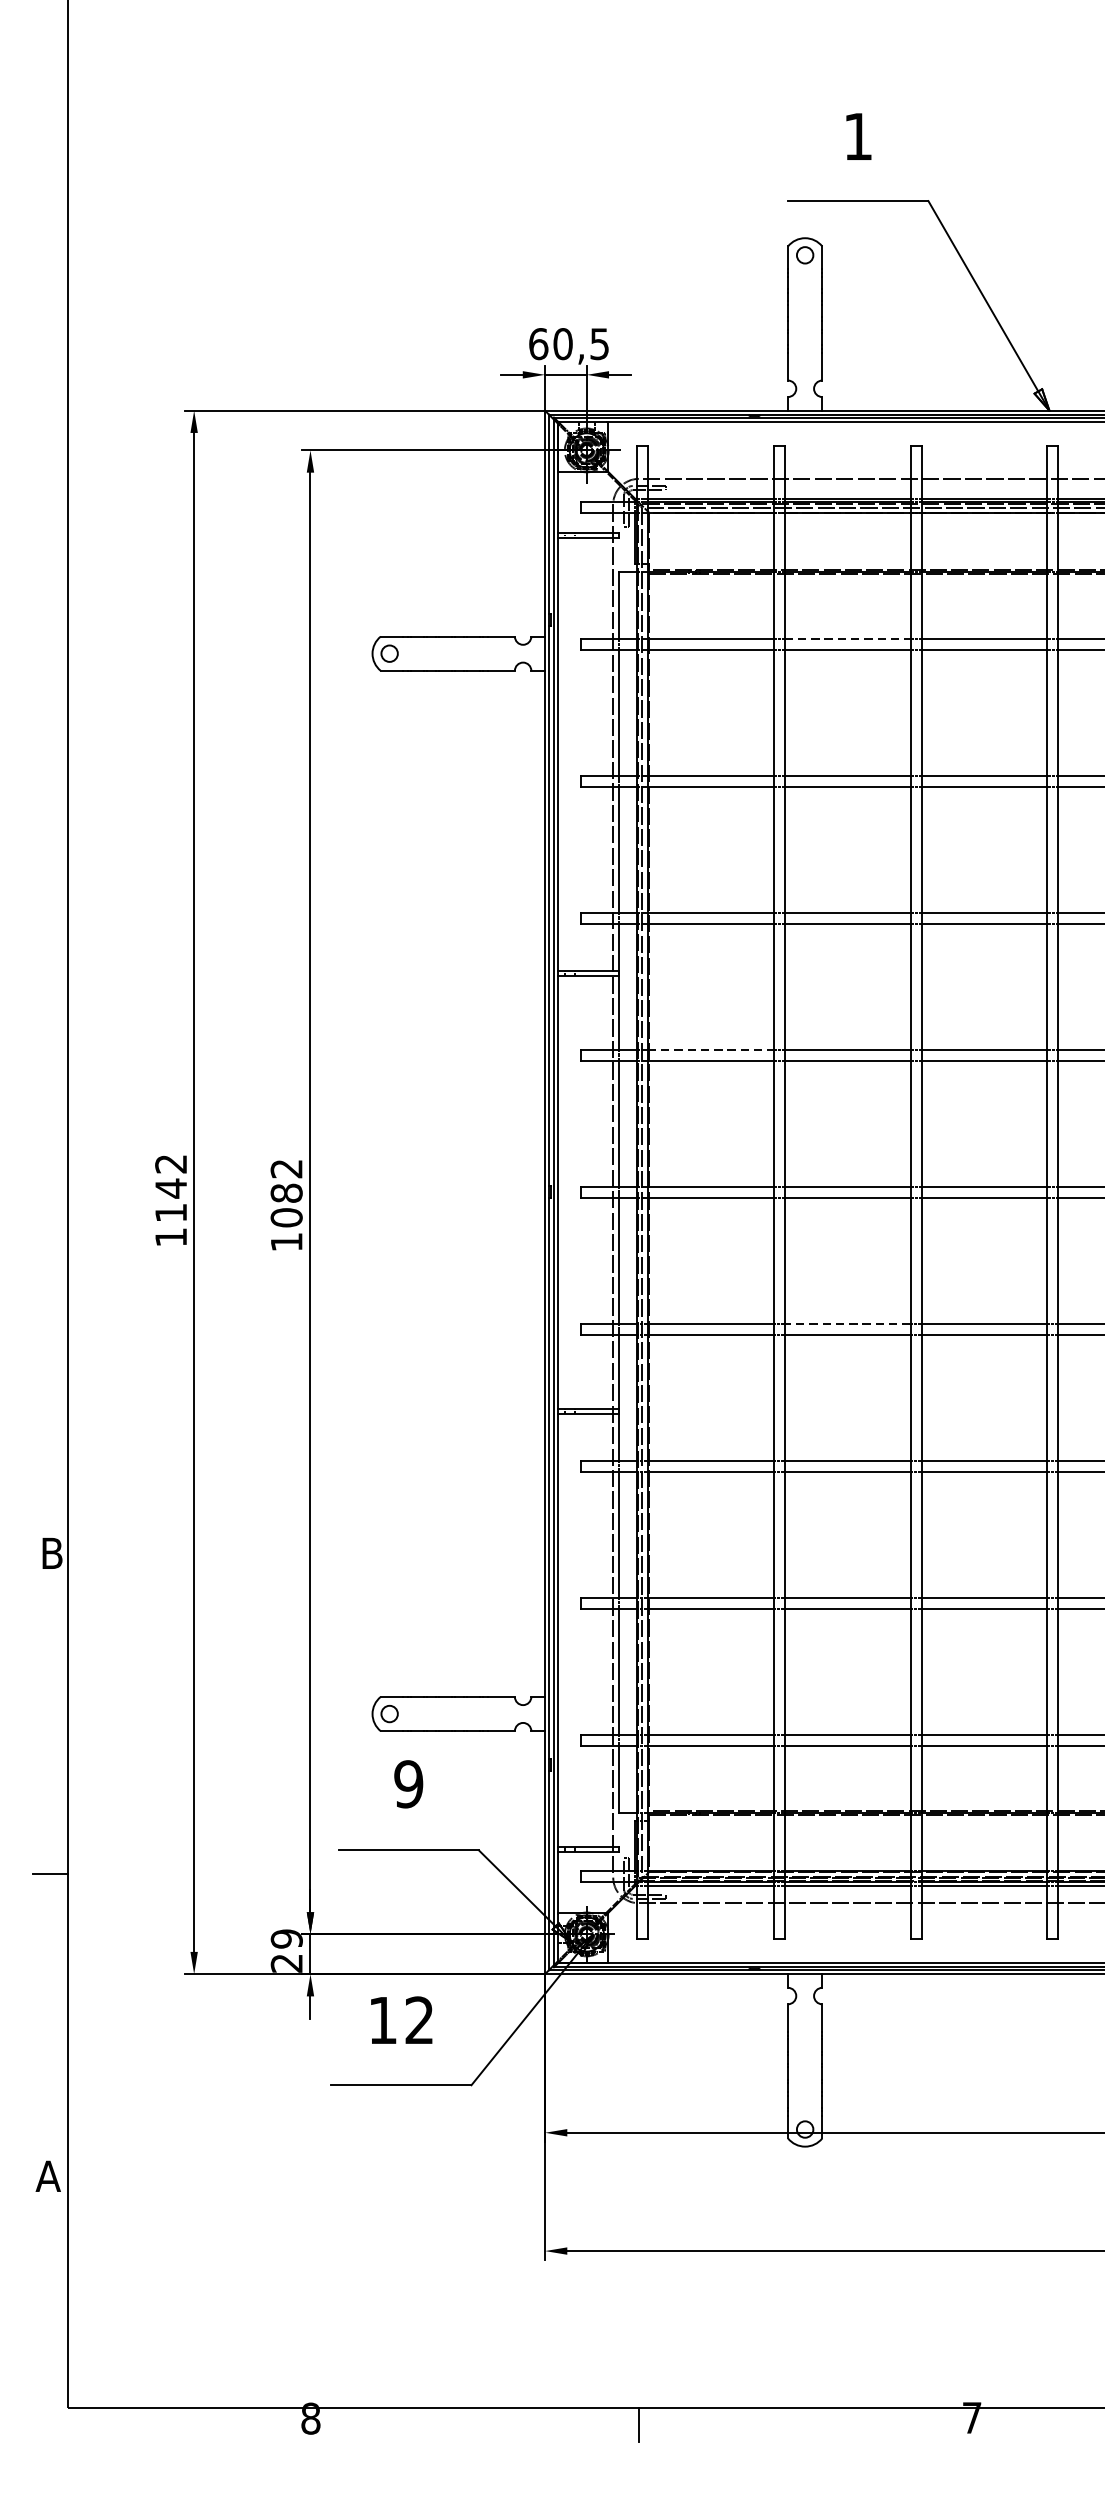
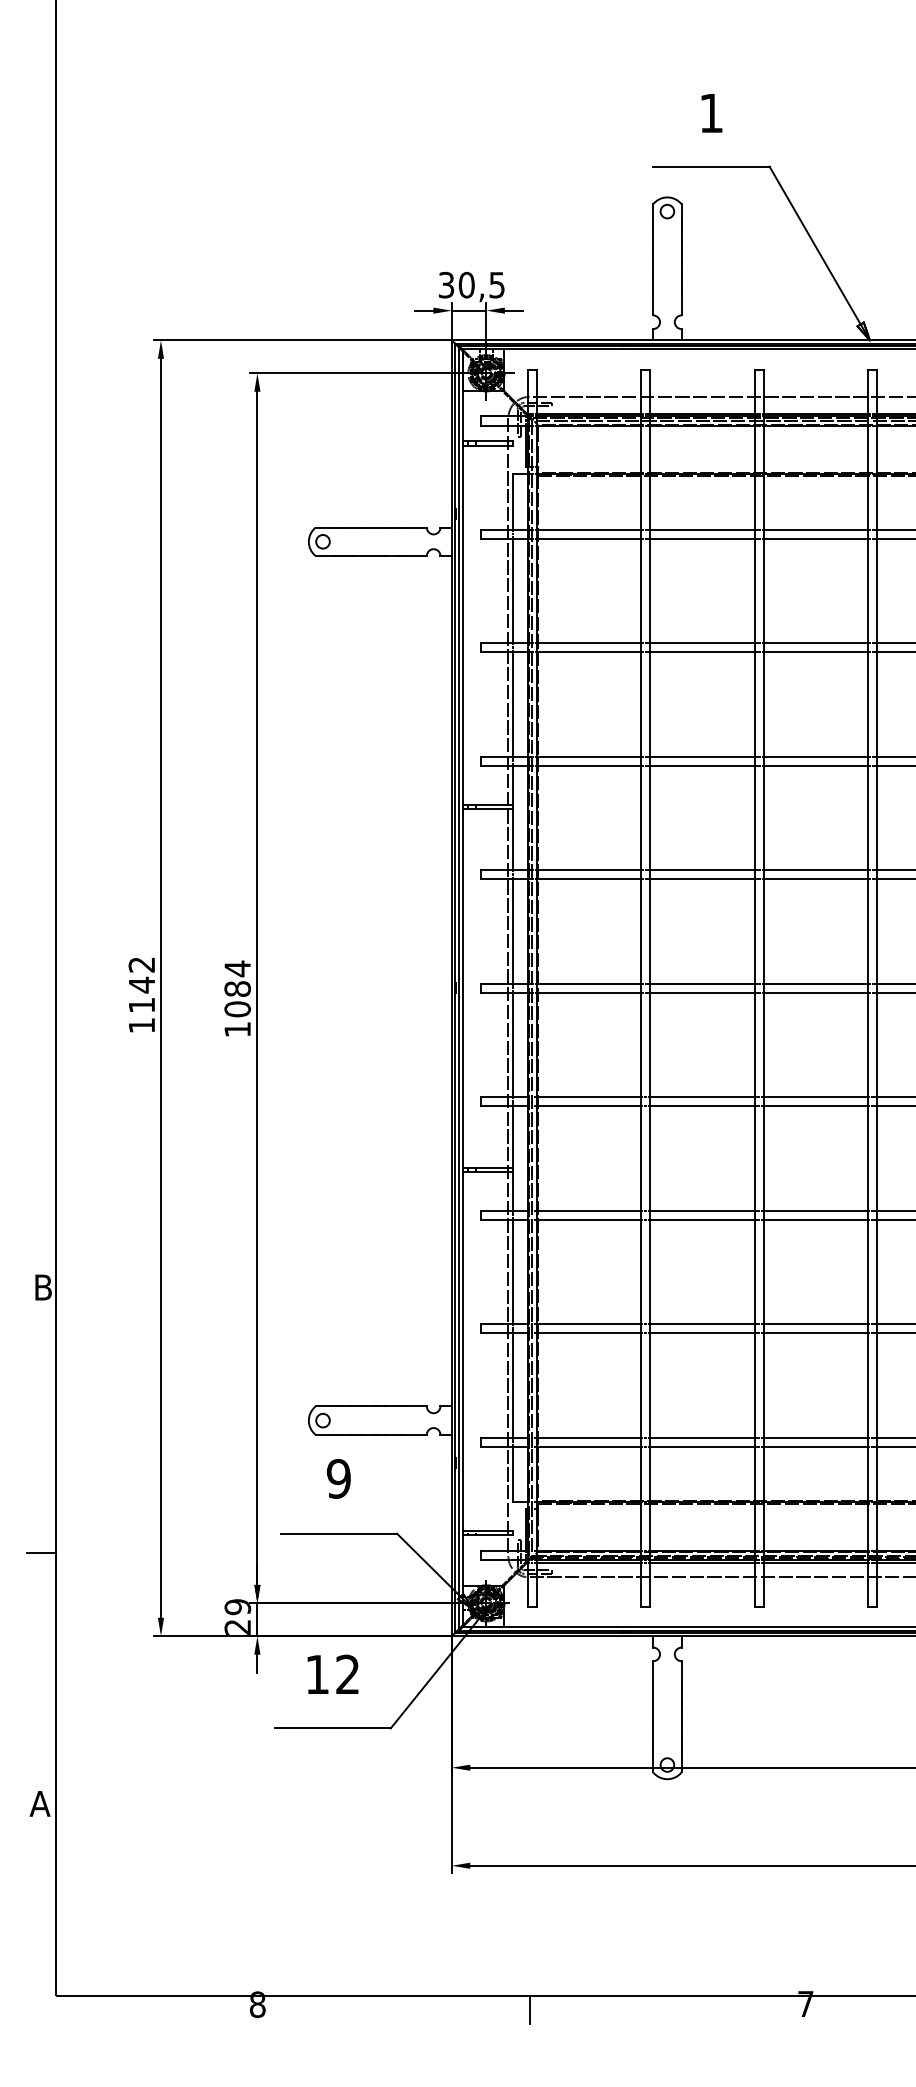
text: (538, 343) -> (446, 284), 60,5 -> 30,5
line: (848, 638) -> (703, 529), dashed -> solid
line: (711, 1050) -> (589, 870), dashed -> solid
text: (286, 1168) -> (237, 968), 1082 -> 1084
line: (847, 1324) -> (702, 1097), dashed -> solid

